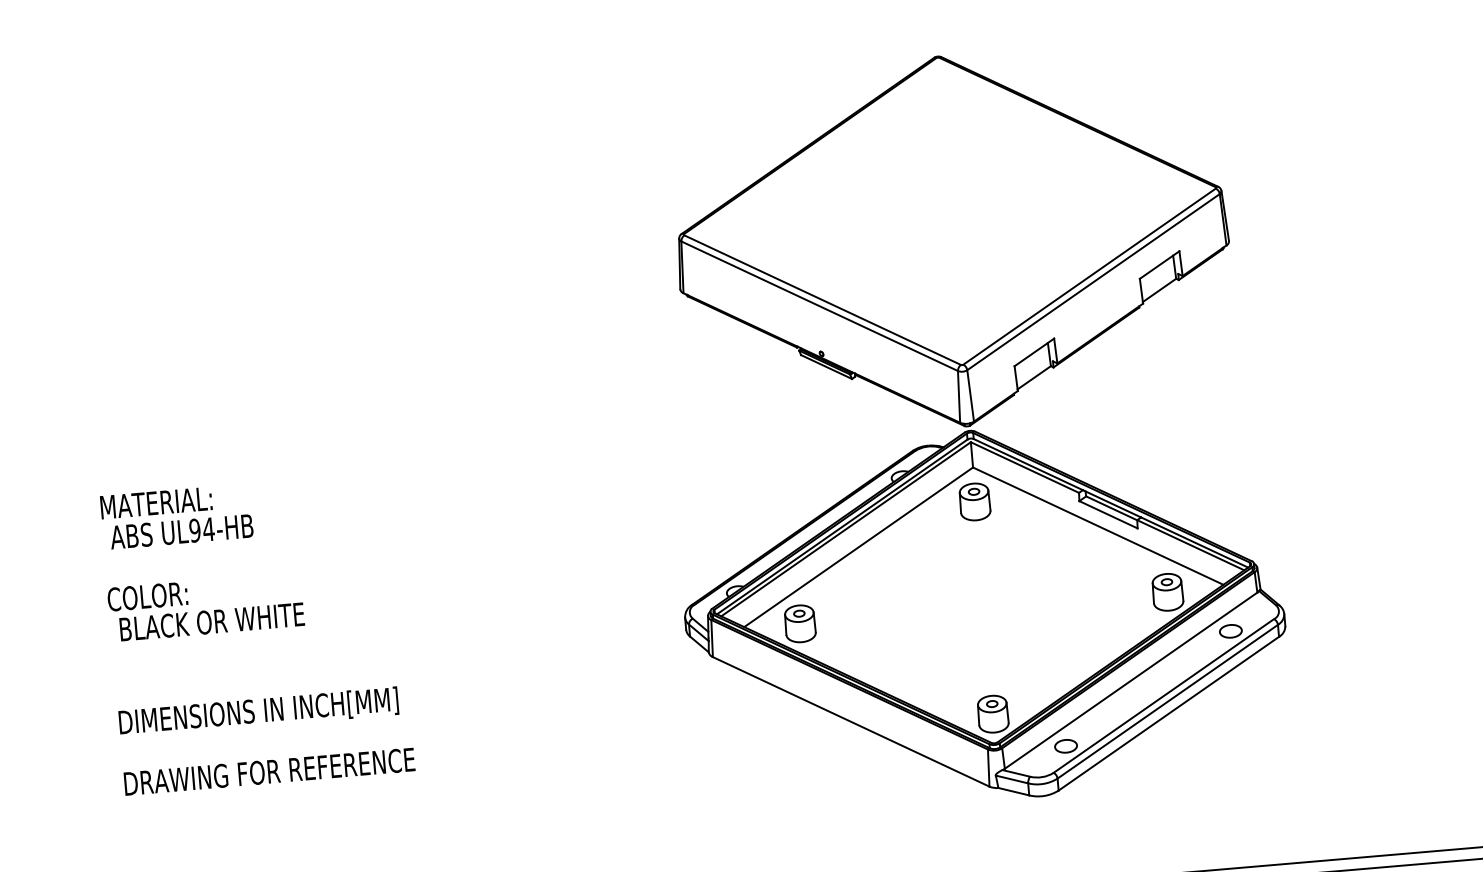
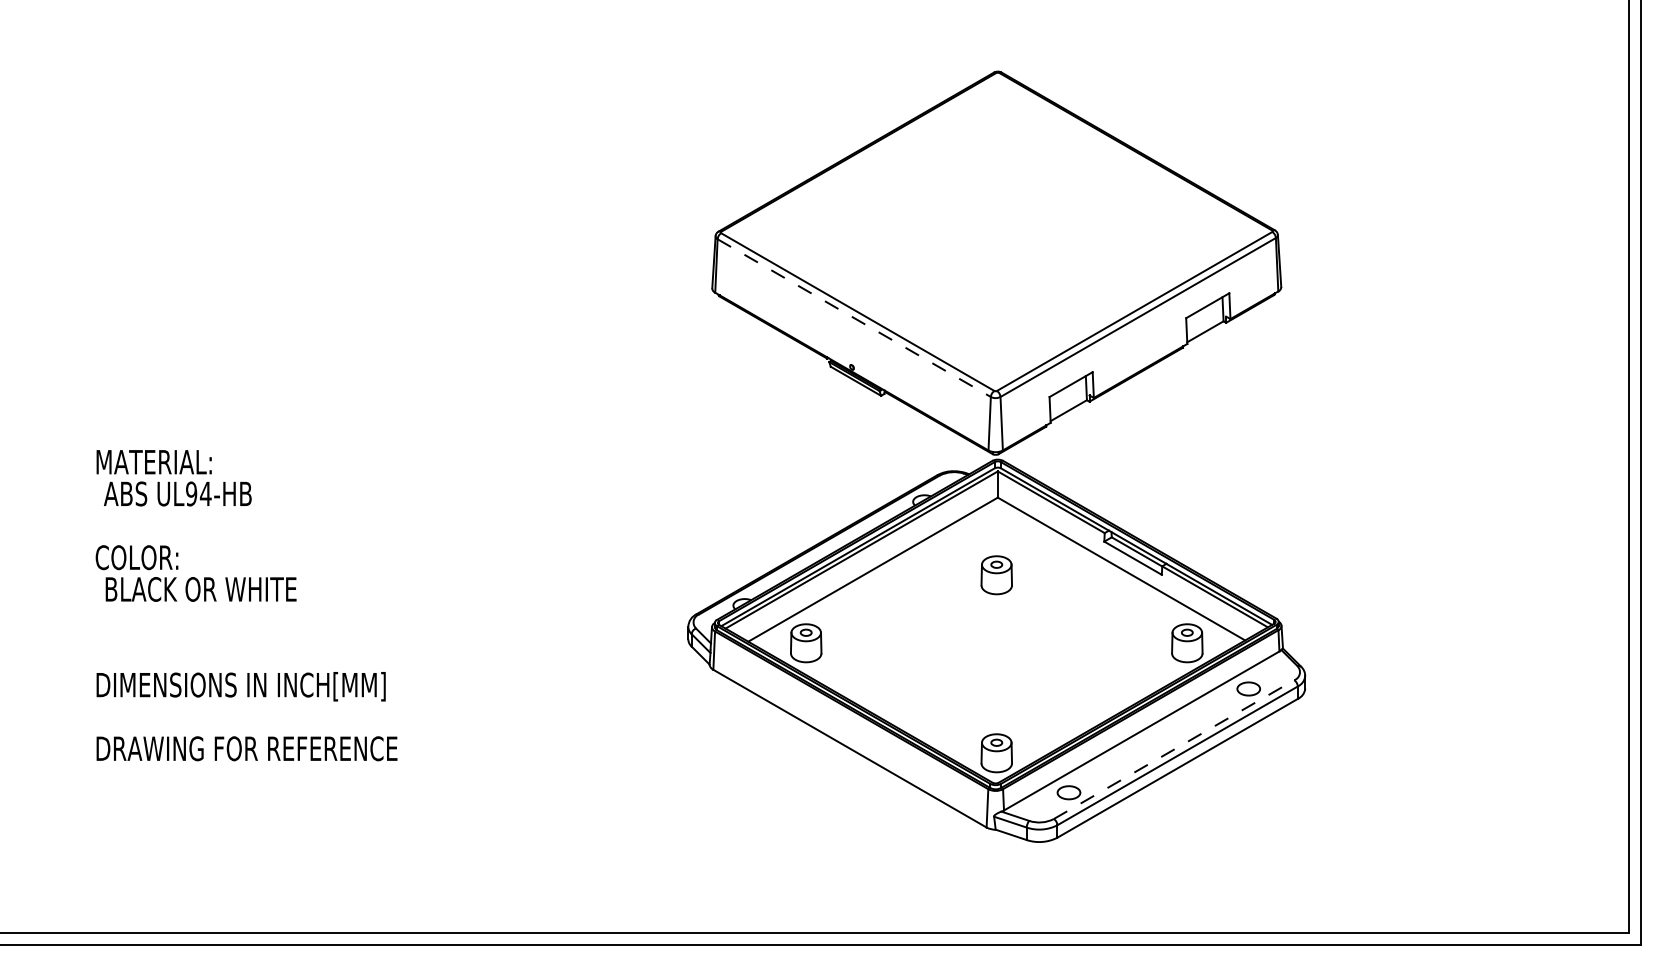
line: (819, 306) -> (854, 318), solid -> dashed
part: (974, 502) -> (996, 575), moved
line: (1164, 695) -> (1174, 749), solid -> dashed

